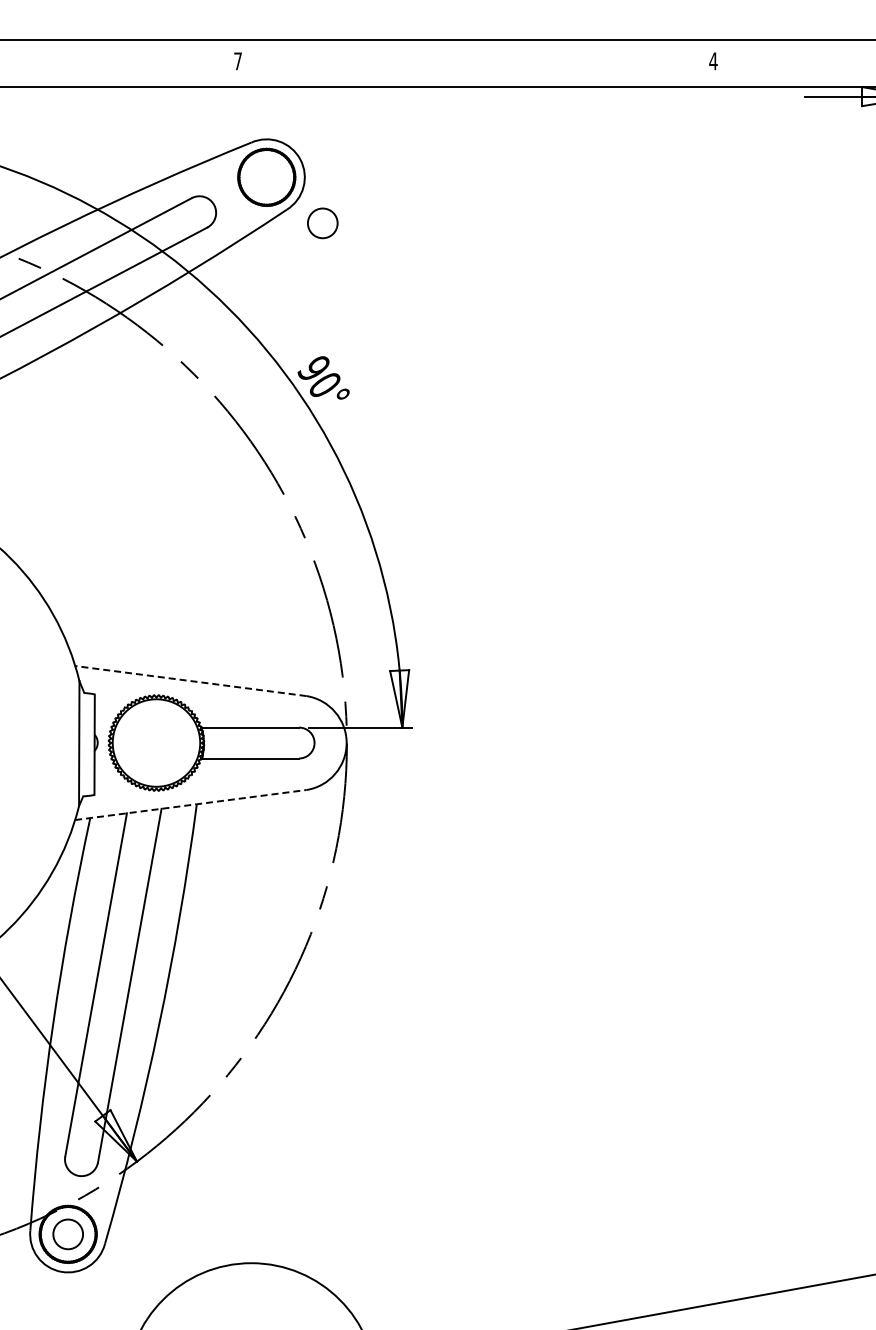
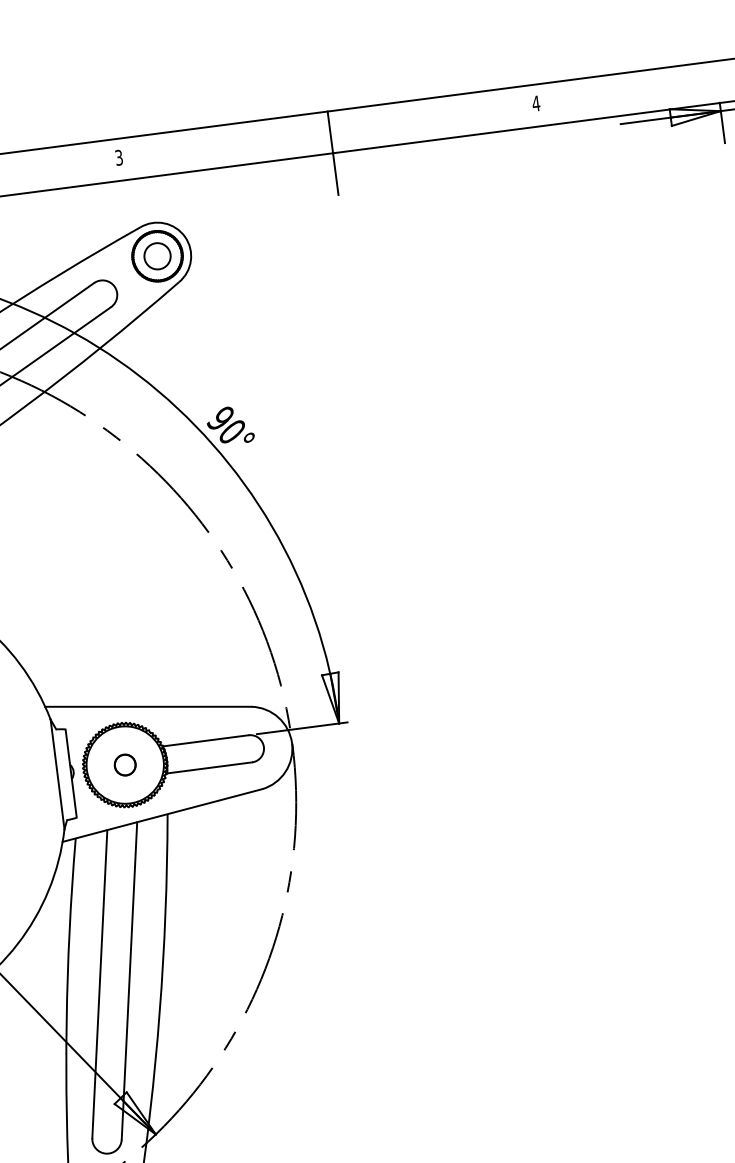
text: (237, 61) -> (118, 157), 7 -> 3
line: (478, 86) -> (332, 152), added
circle: (322, 223) -> (157, 256), moved
line: (190, 681) -> (148, 707), dashed -> solid
part: (156, 742) -> (125, 764), added
line: (190, 805) -> (162, 815), dashed -> solid

